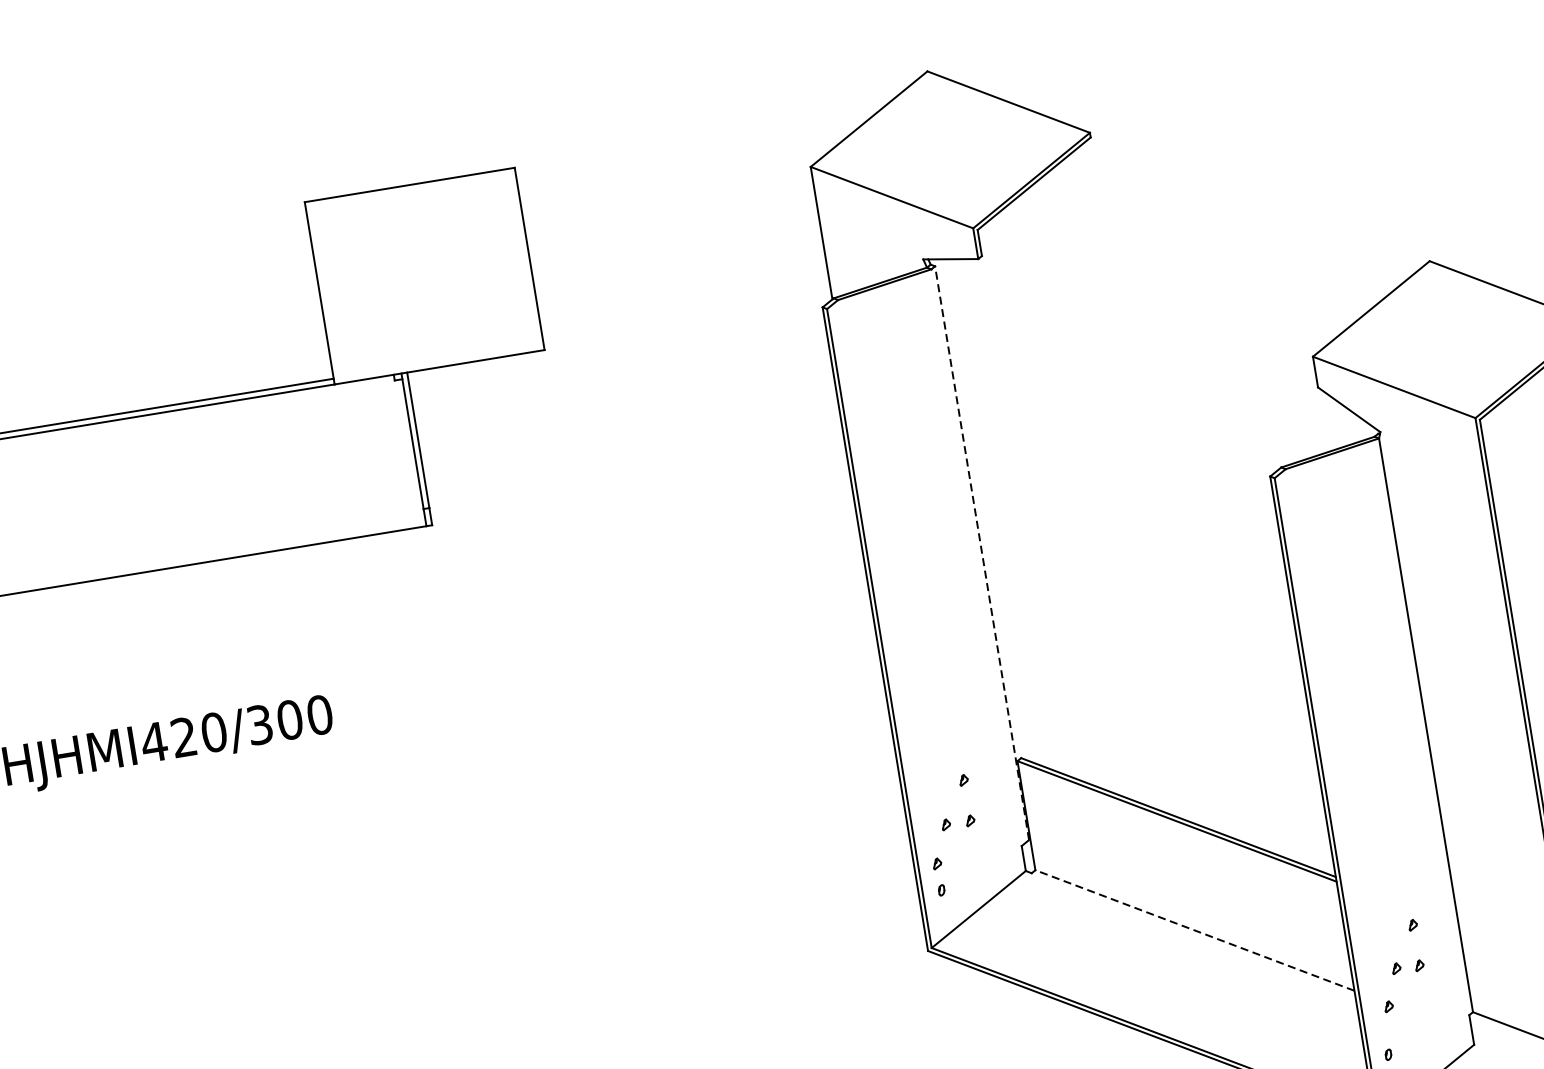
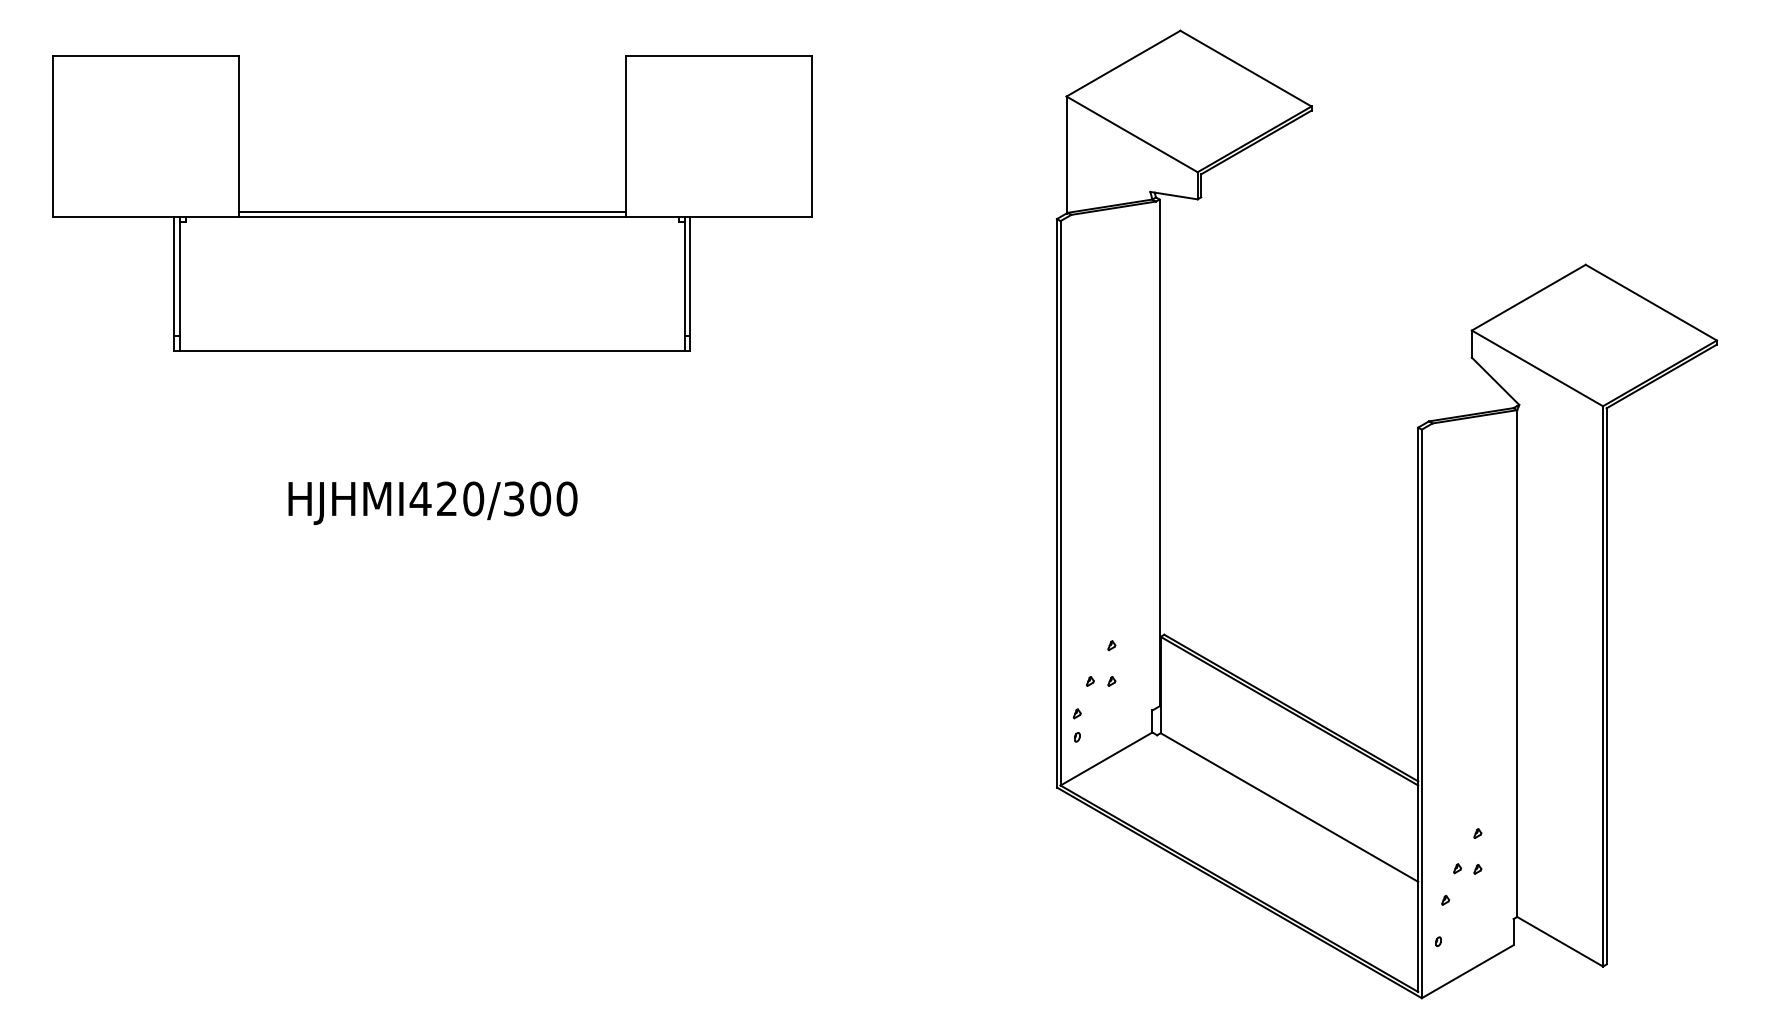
line: (981, 552) -> (1159, 452), dashed -> solid
line: (1194, 930) -> (1289, 807), dashed -> solid

